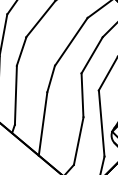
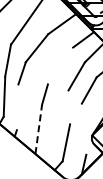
line: (71, 41) -> (60, 65), removed
line: (15, 95) -> (17, 107), removed
line: (82, 95) -> (69, 107), removed
line: (102, 122) -> (84, 128), removed
line: (42, 123) -> (38, 129), solid -> dashed

